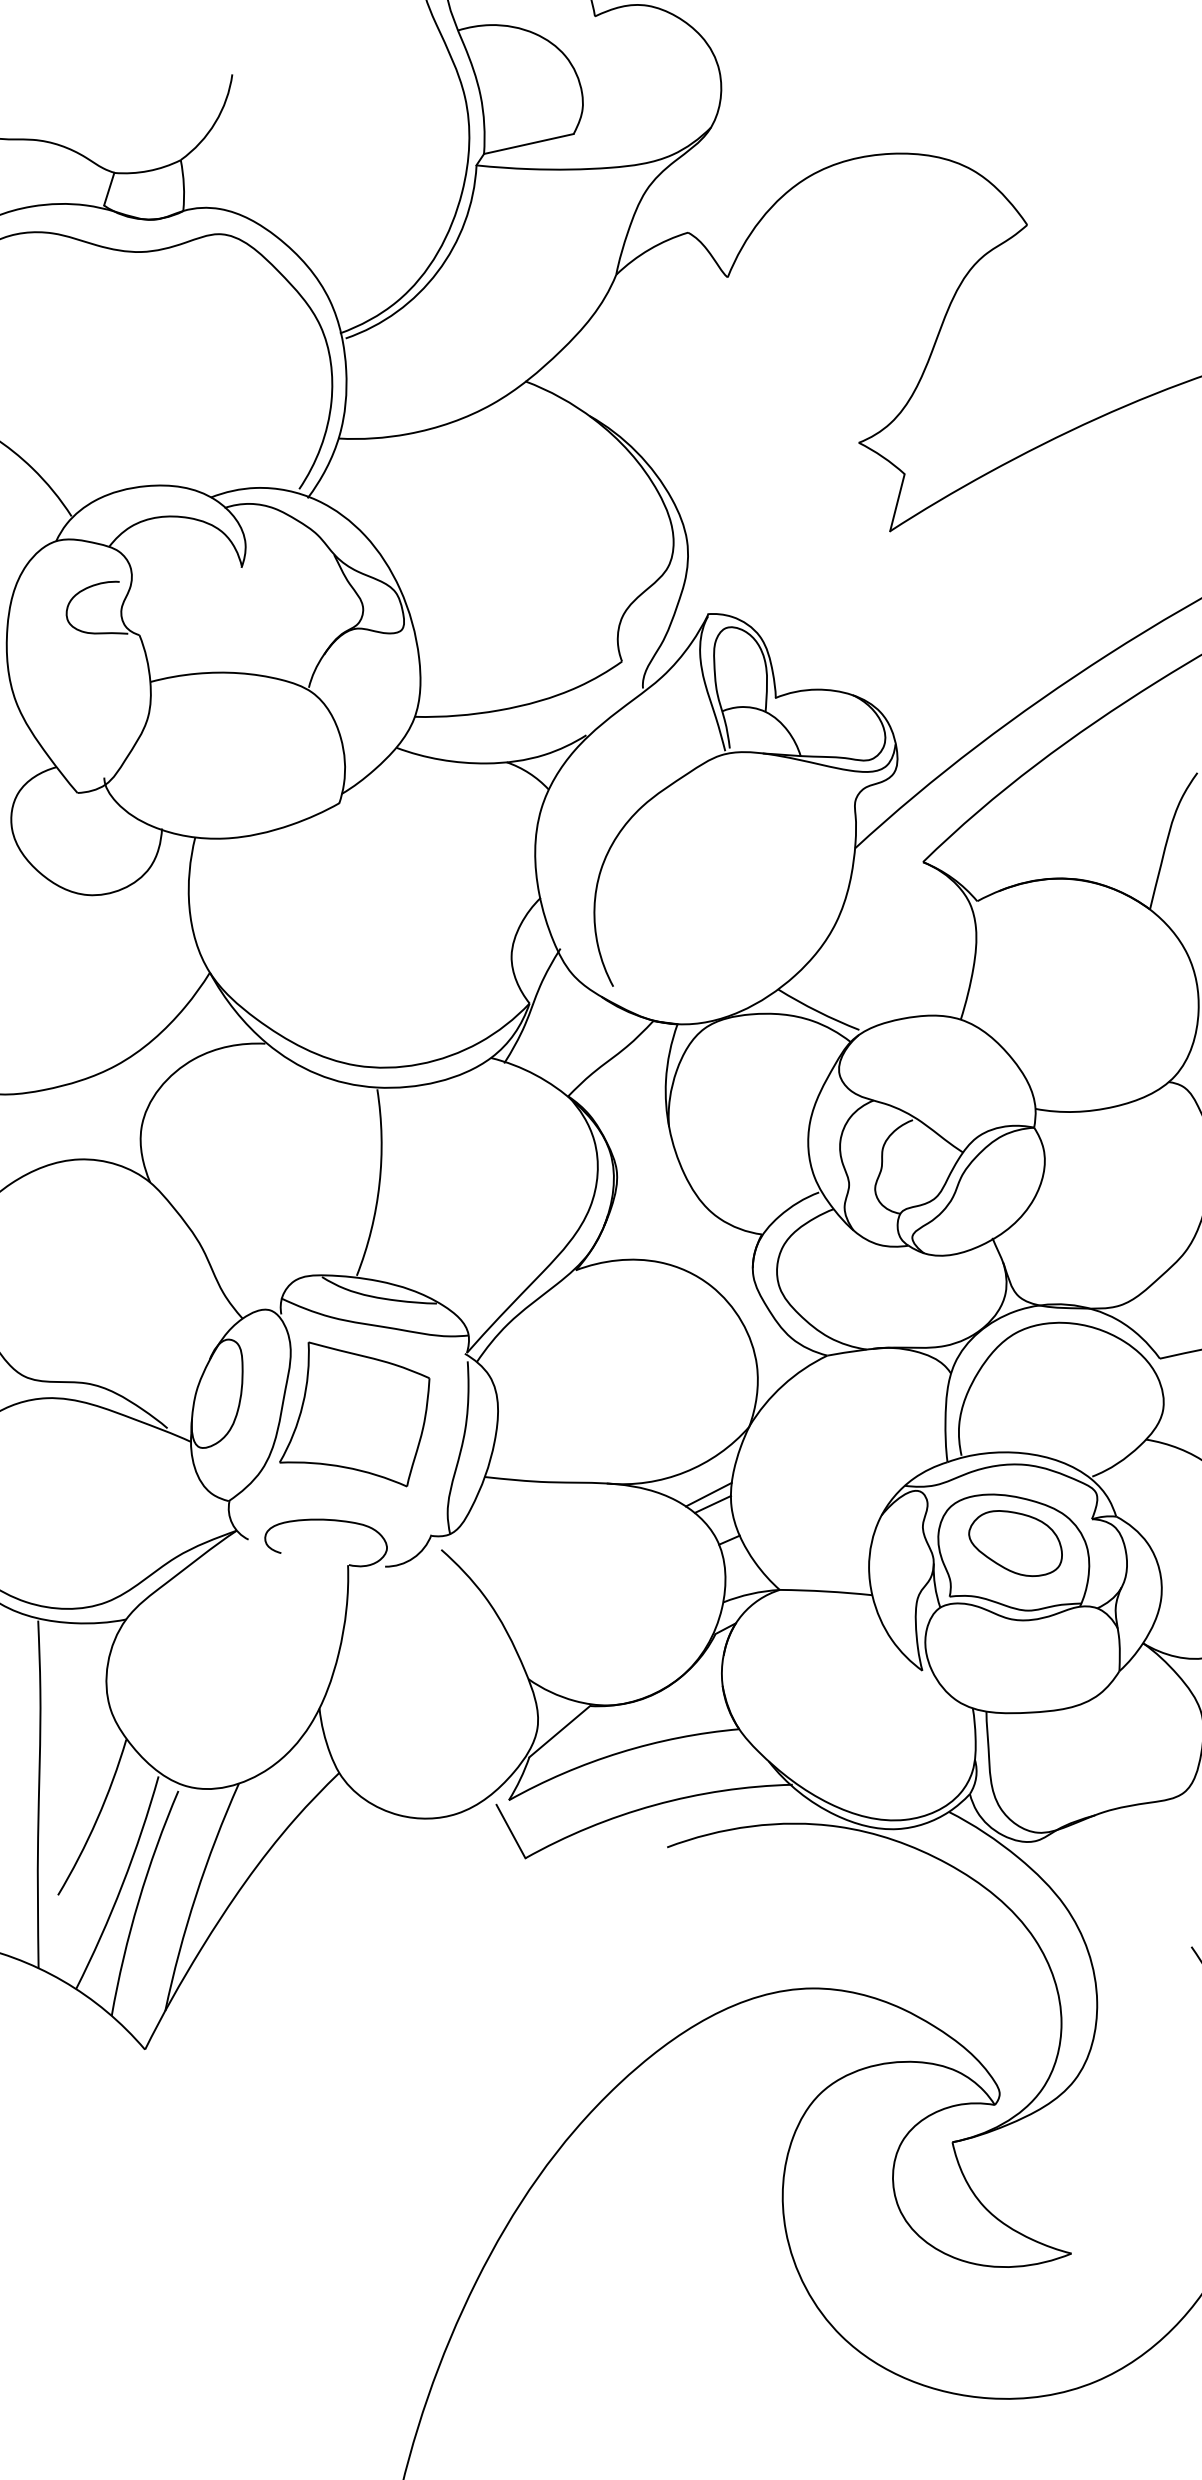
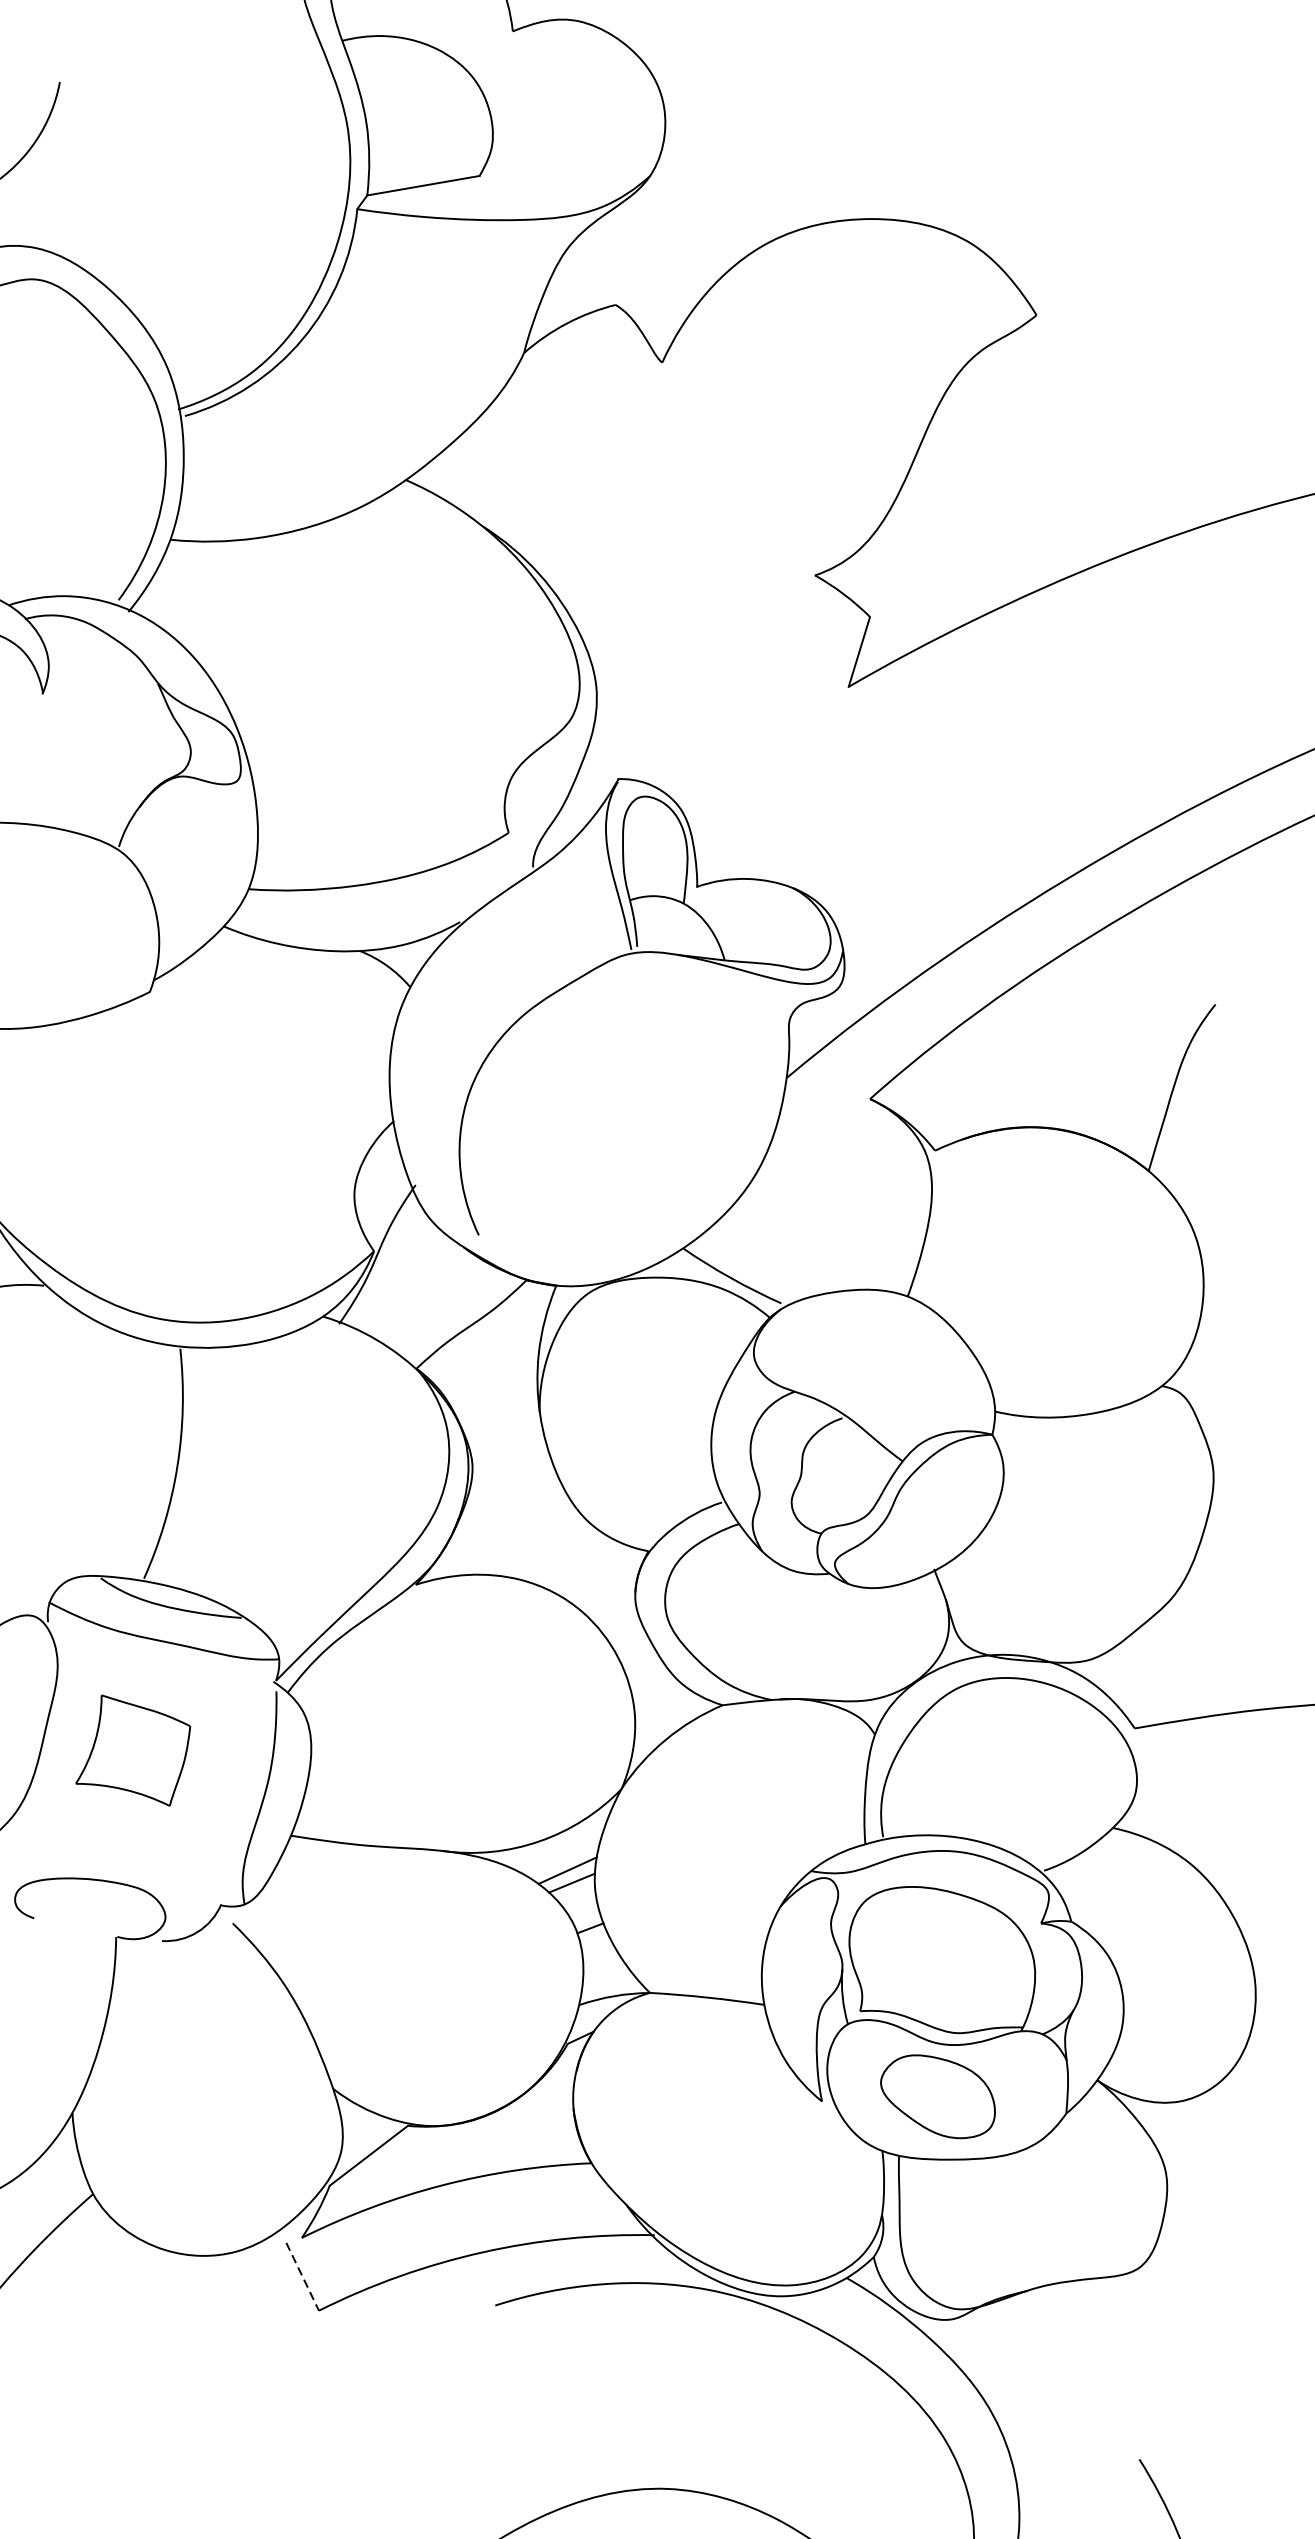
part: (354, 1414) -> (132, 1750), size x0.6
part: (1015, 1543) -> (937, 2096), moved
line: (511, 1832) -> (303, 2277), solid -> dashed

